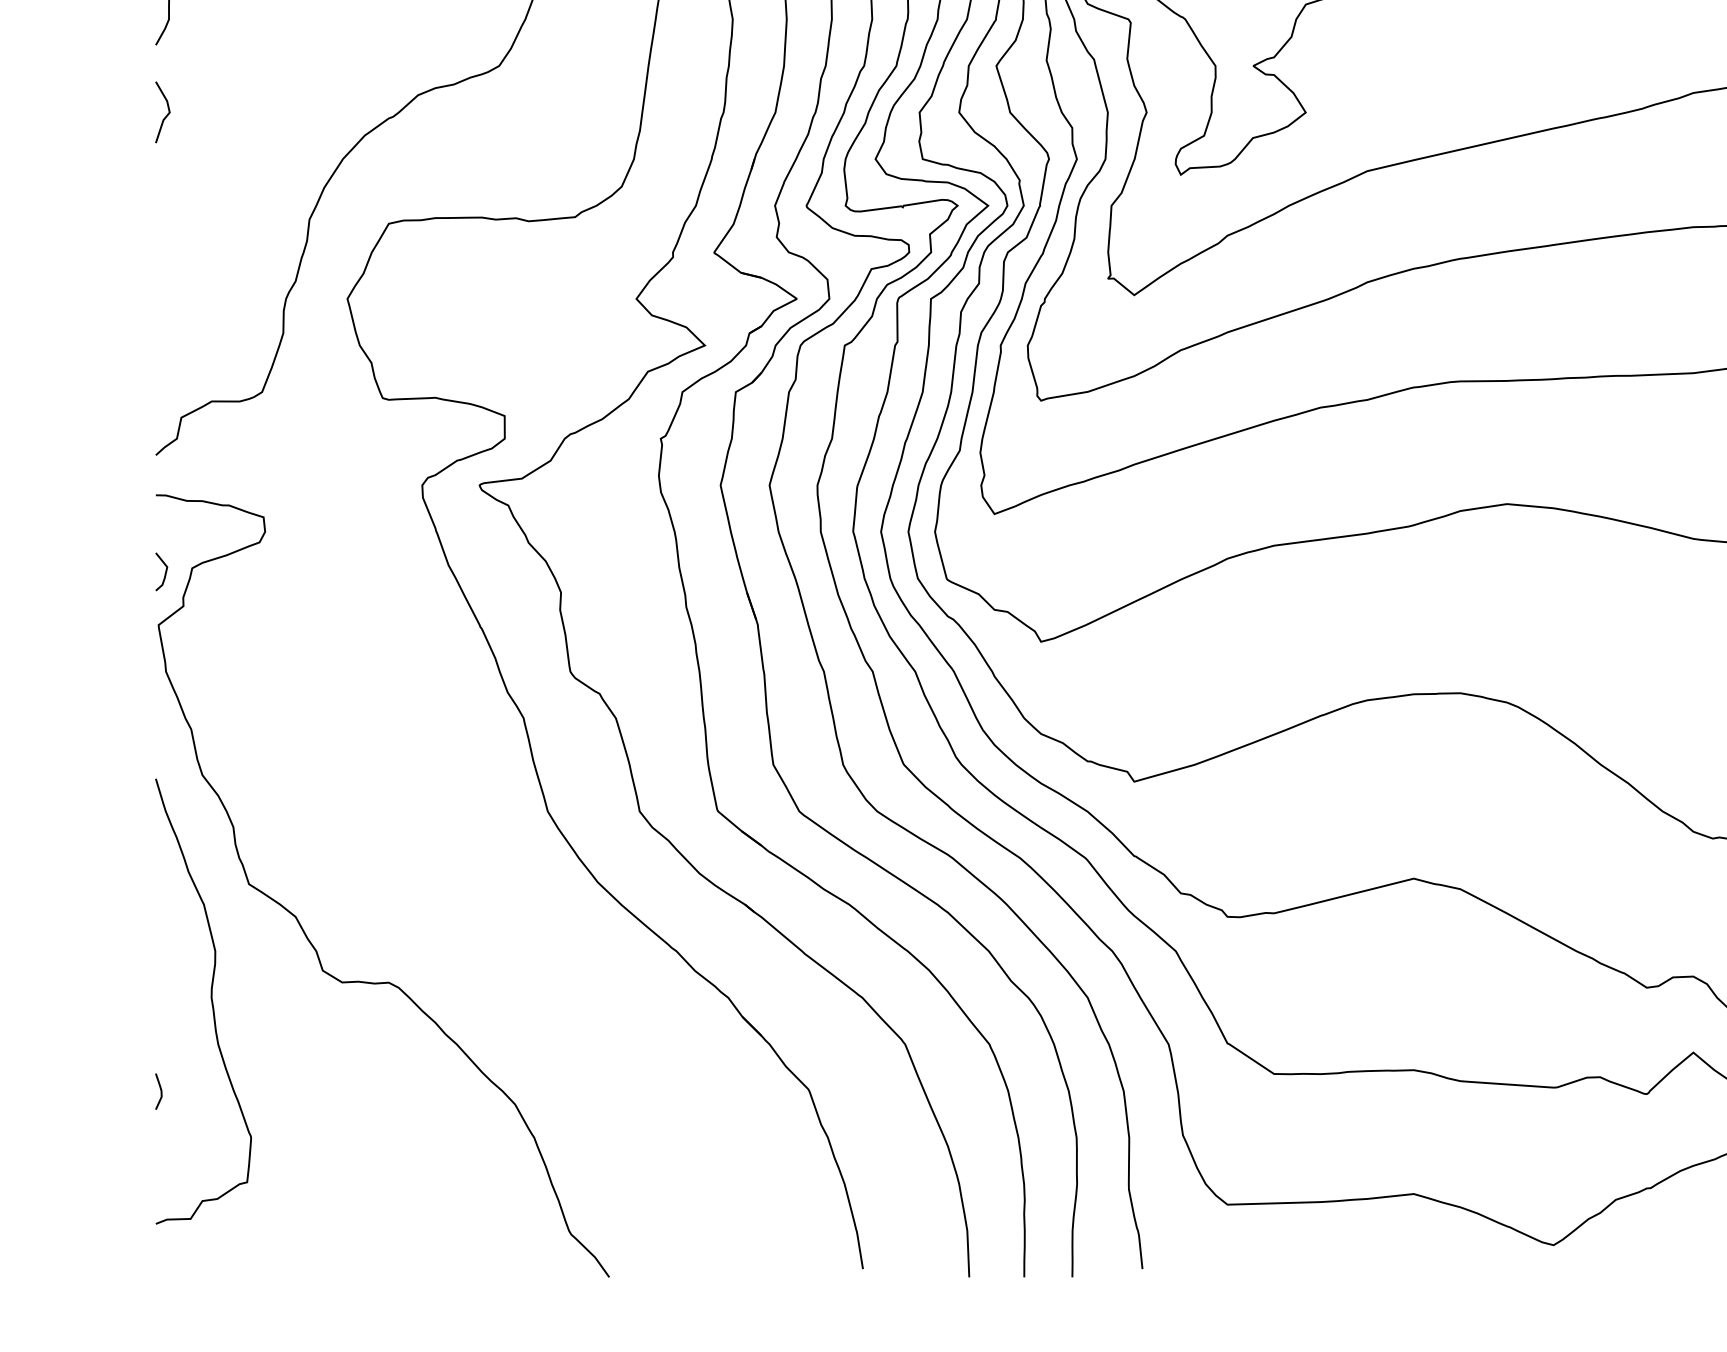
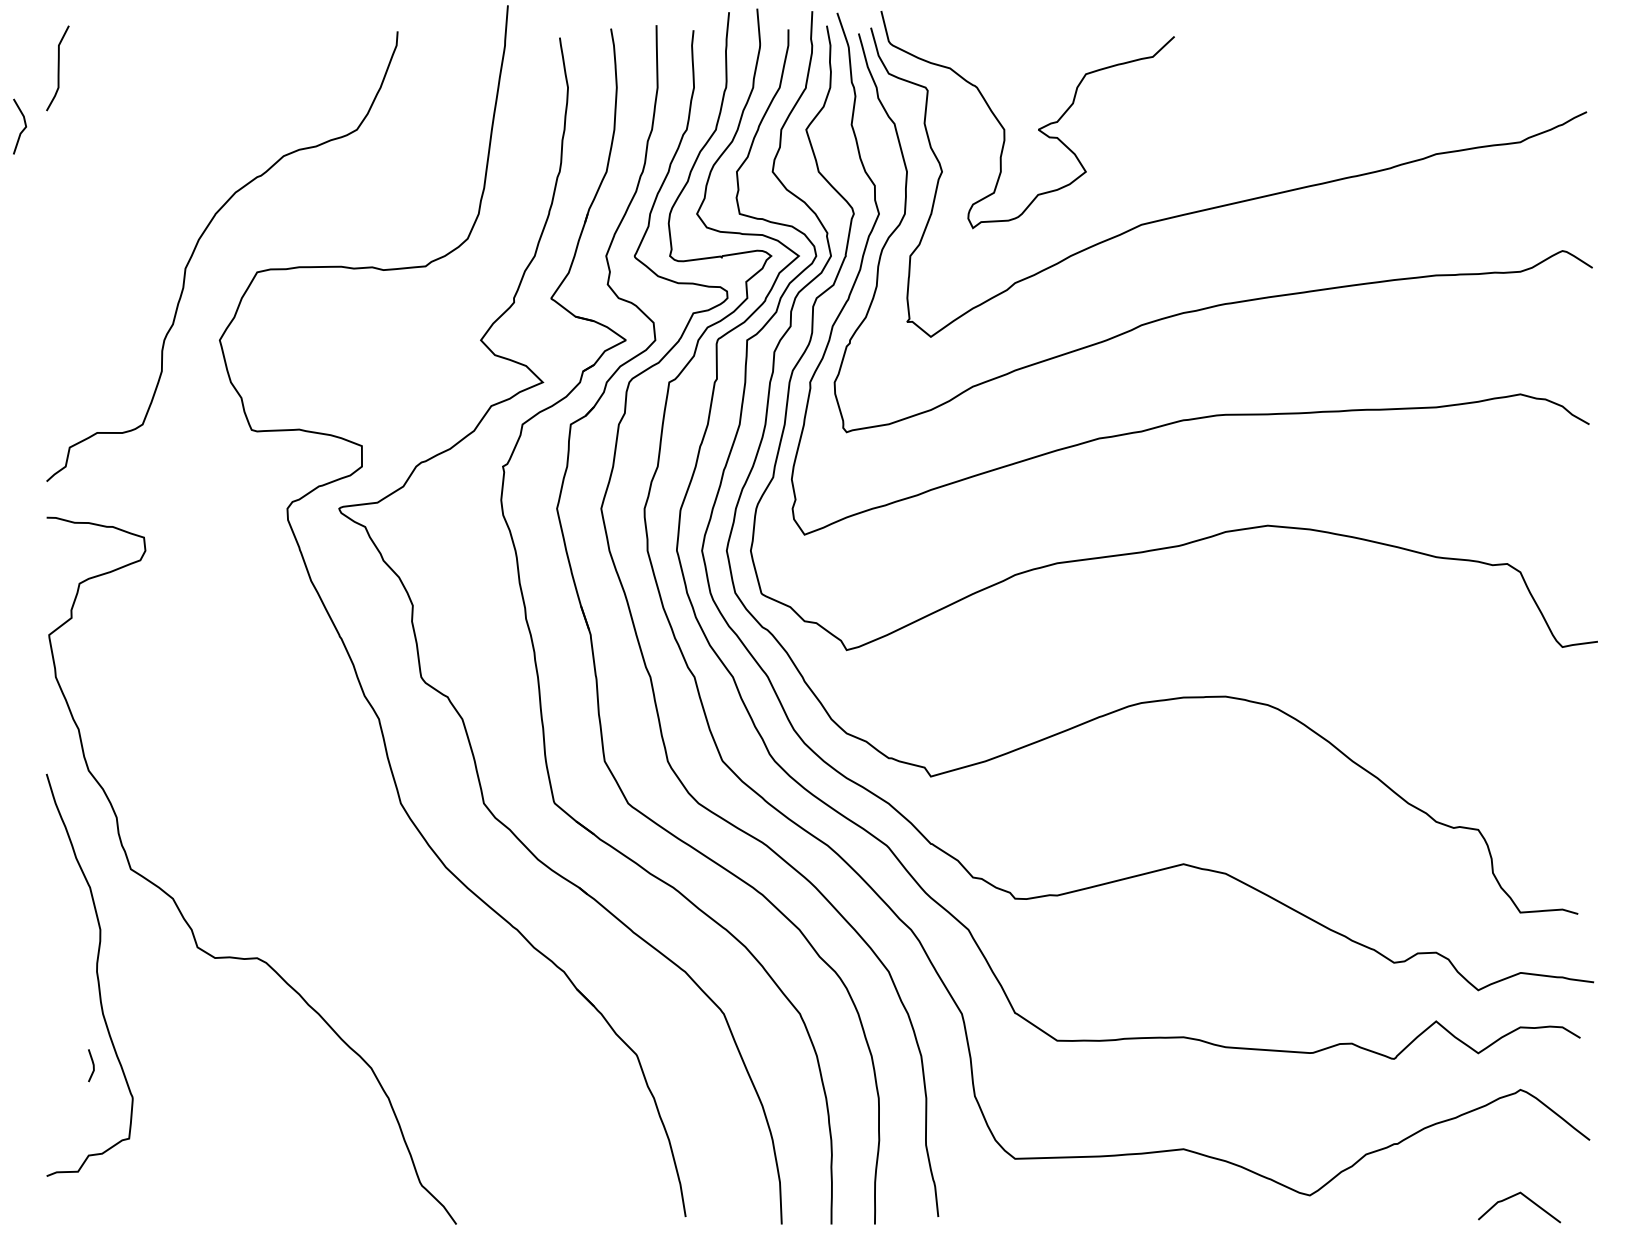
line: (166, 114) -> (23, 128), moved
line: (164, 573) -> (54, 588), removed
line: (160, 1091) -> (92, 1065), moved

